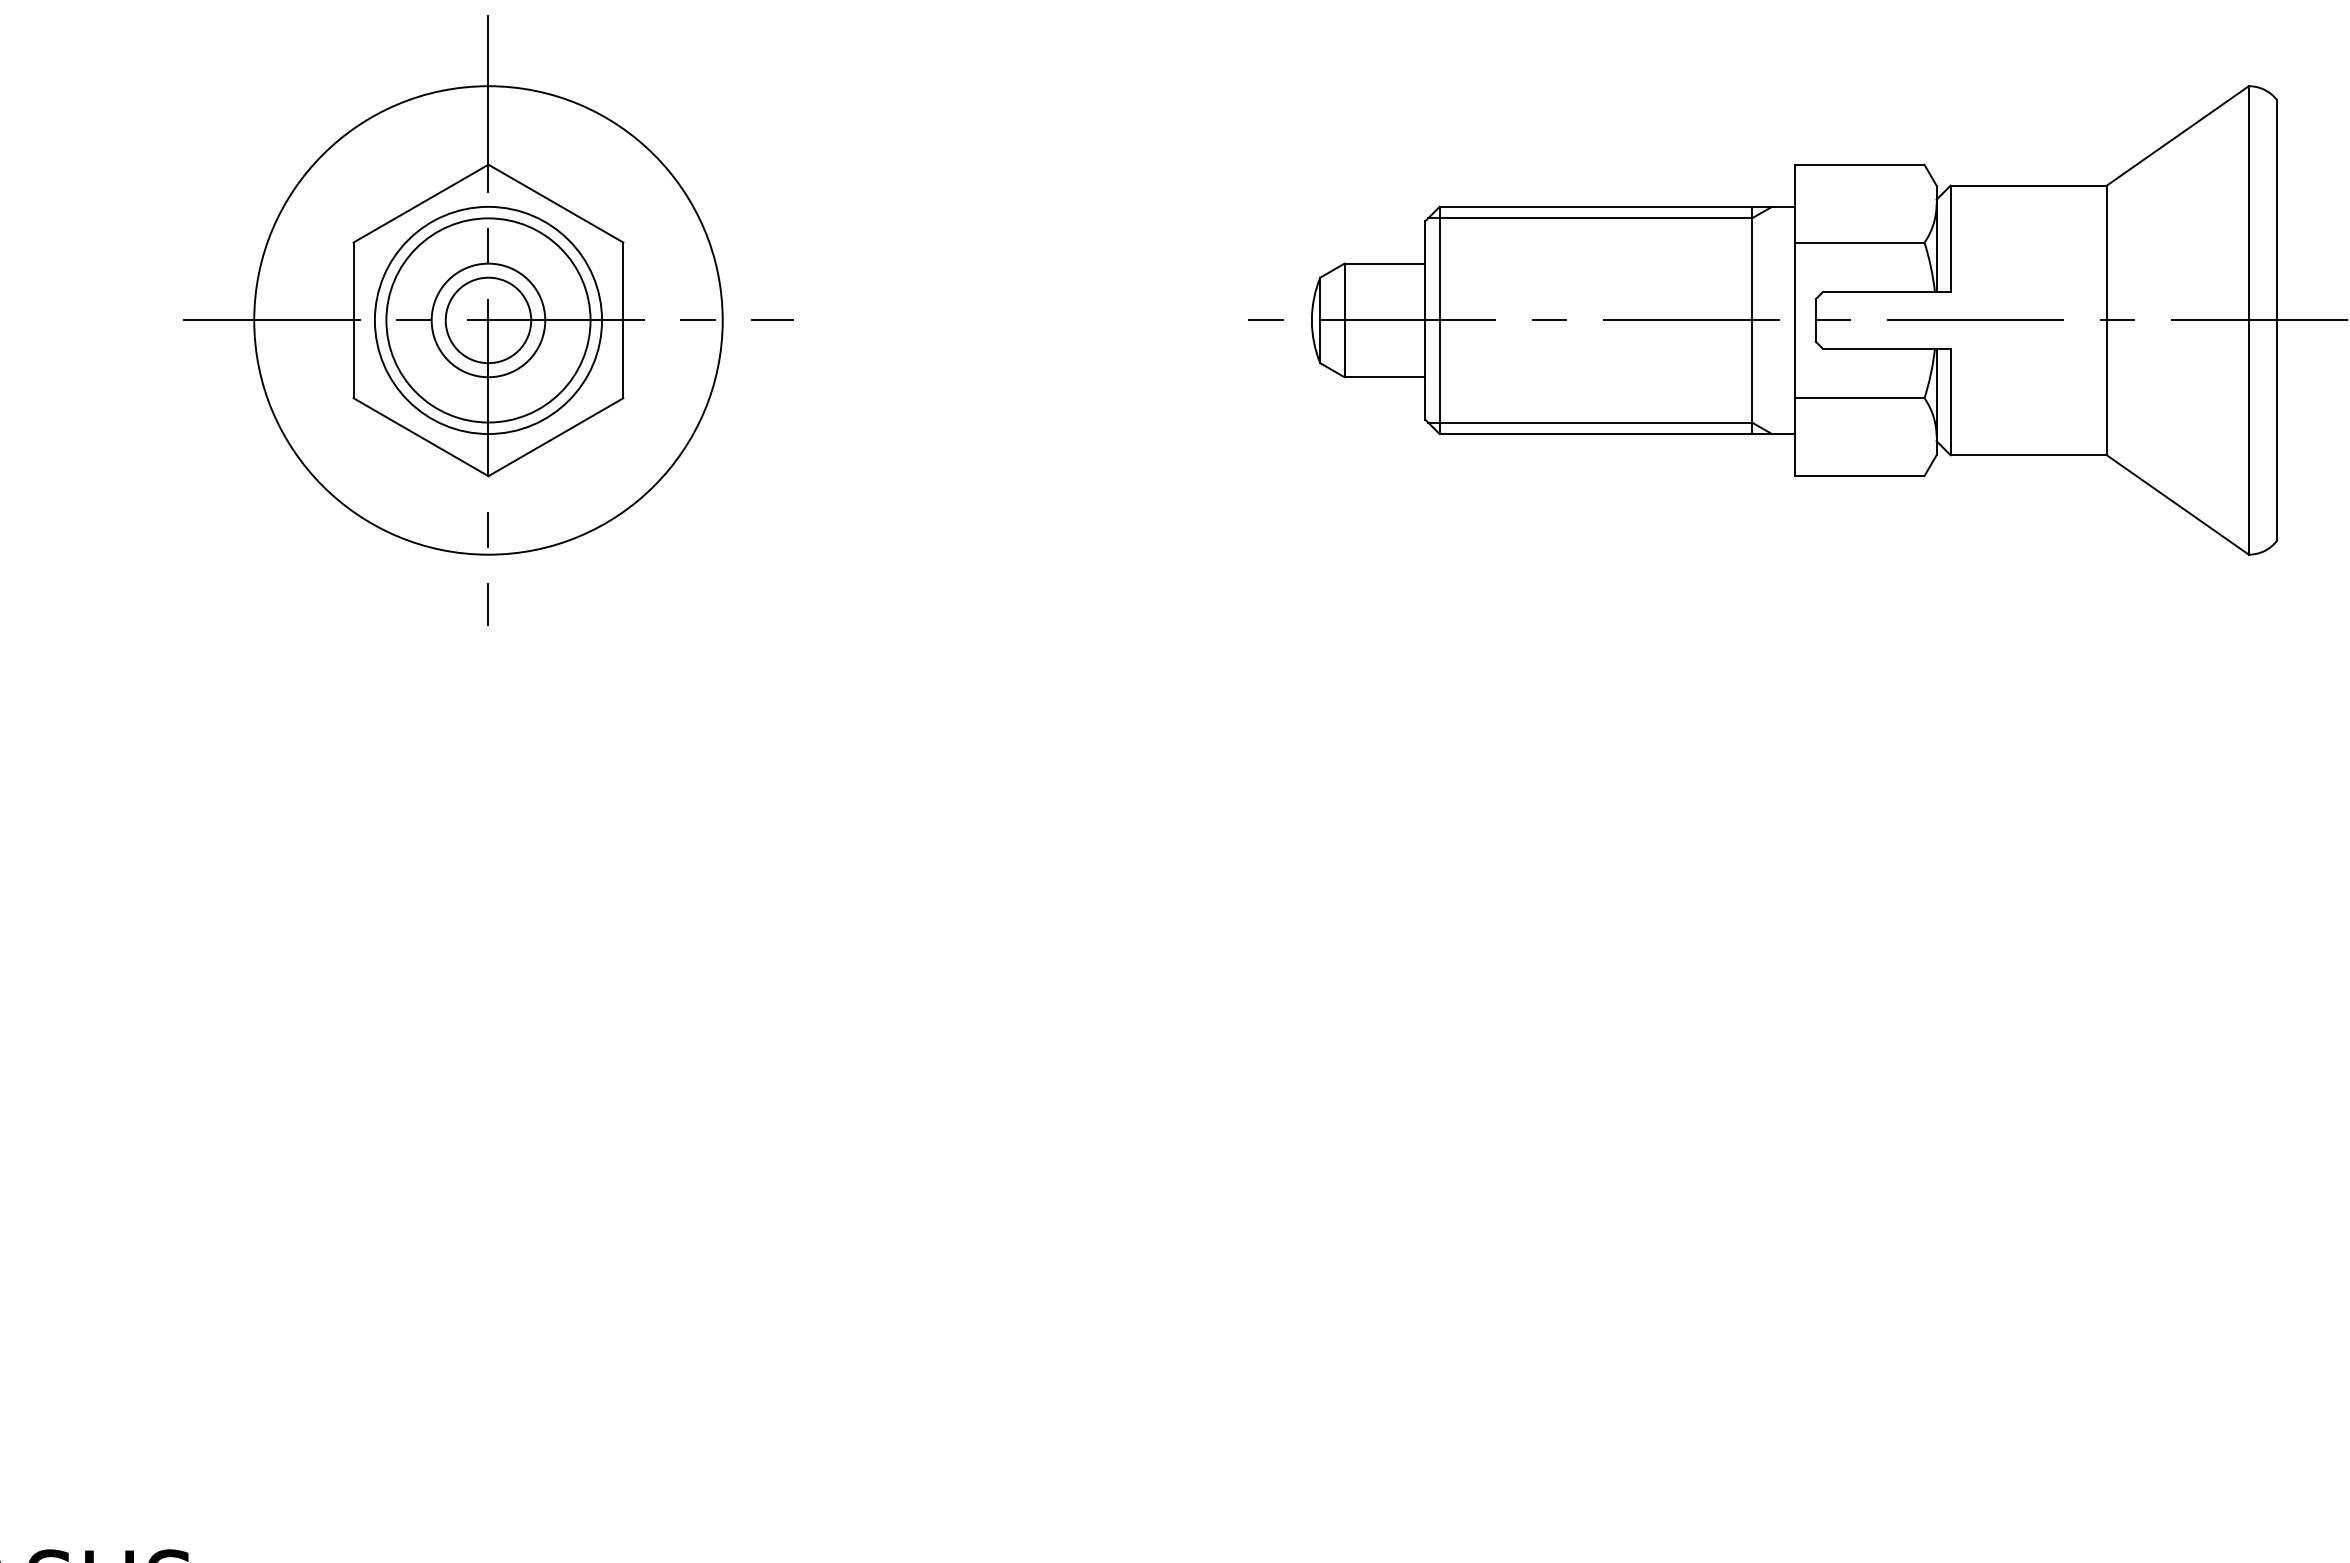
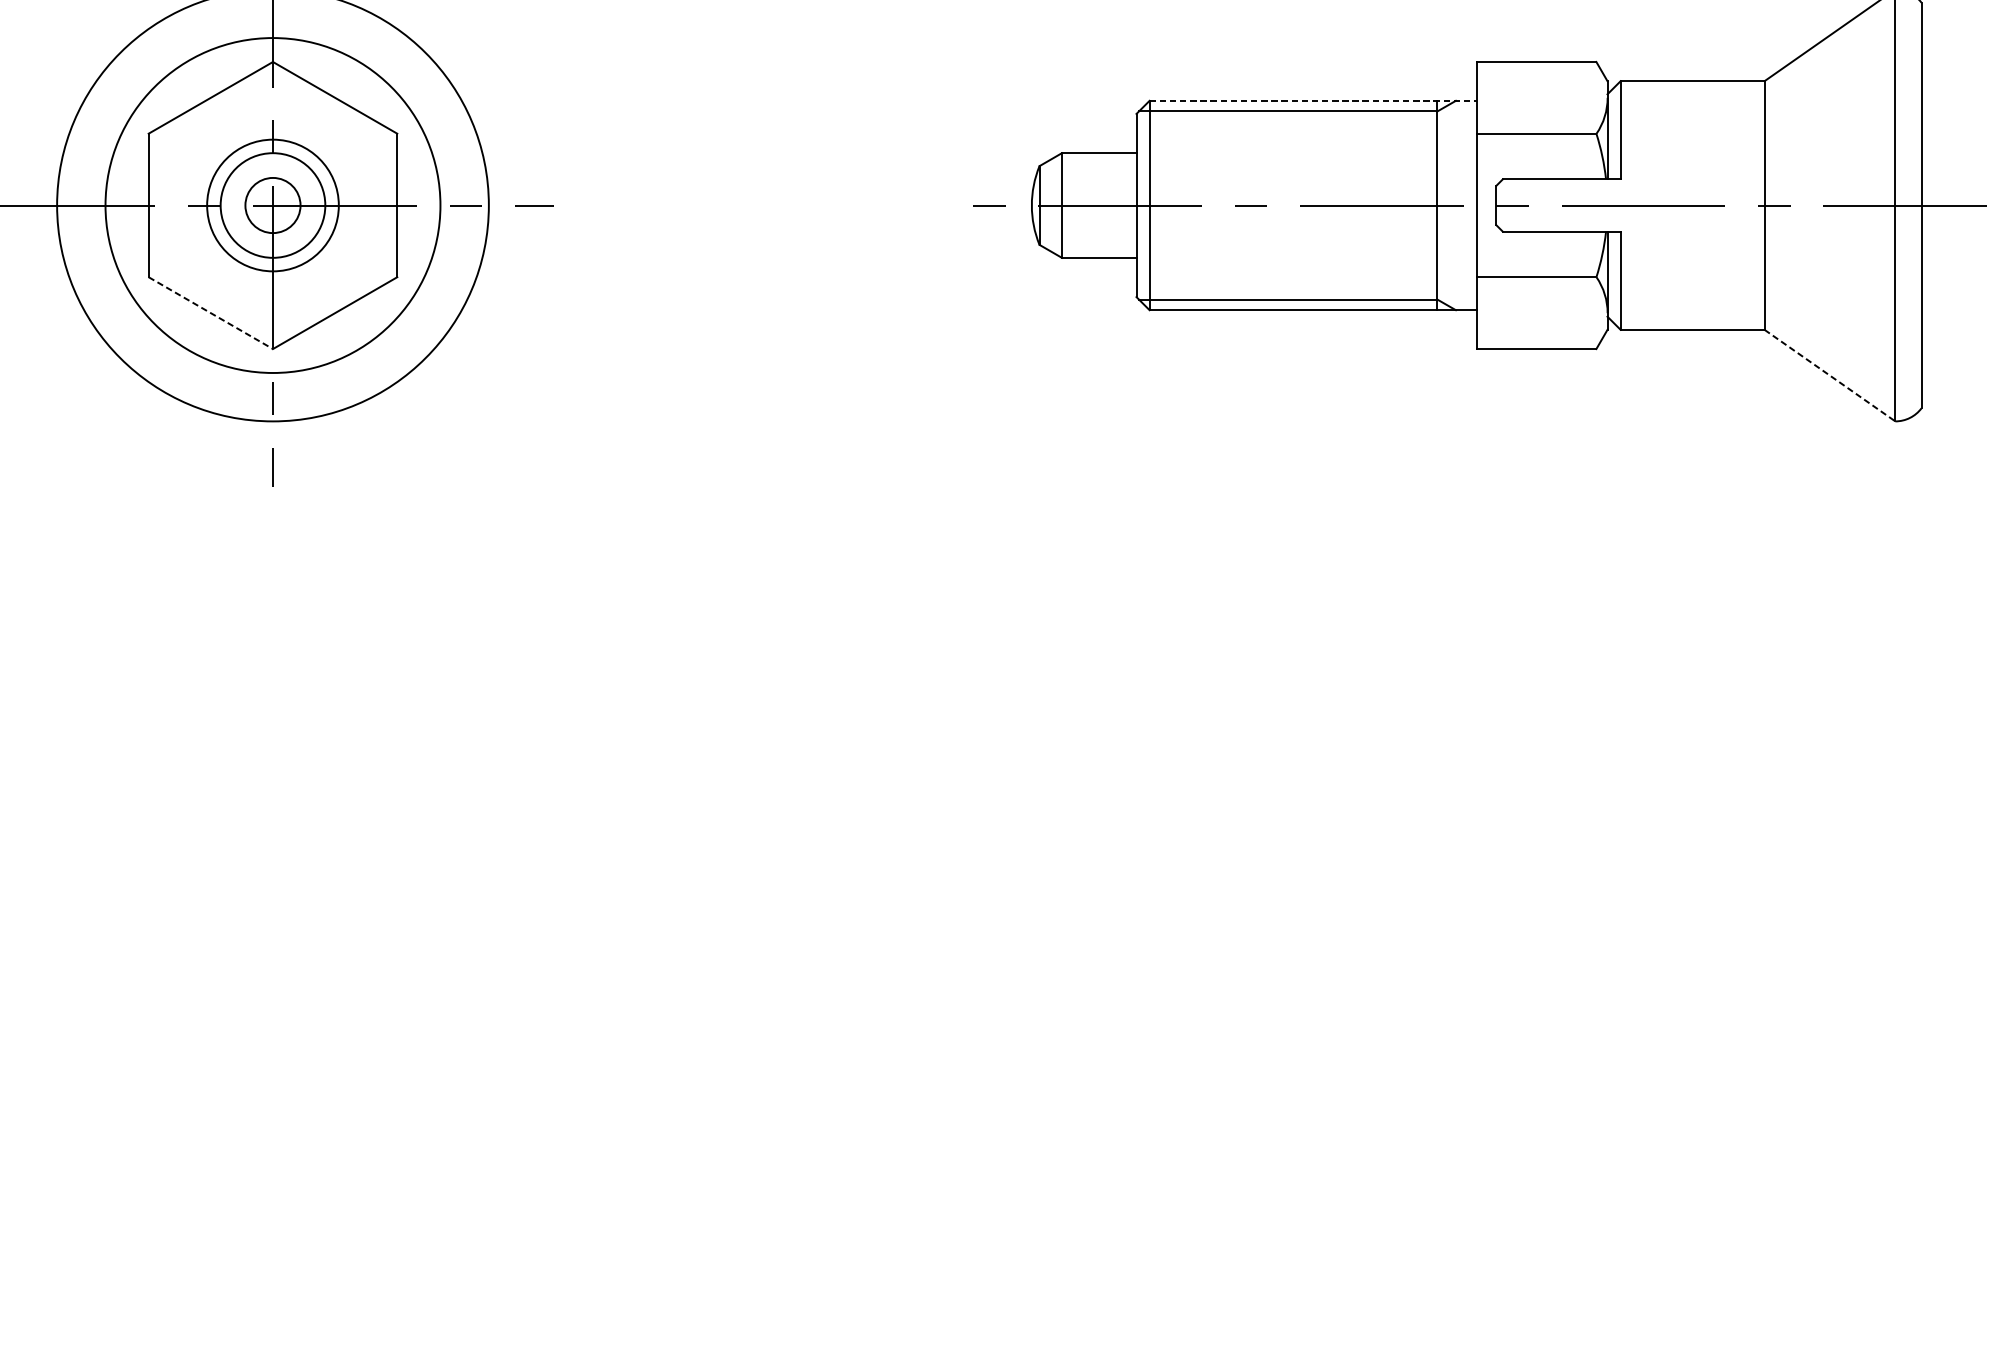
line: (1617, 206) -> (1313, 100), solid -> dashed
circle: (488, 320) -> (273, 205), size x0.7
circle: (488, 320) -> (273, 205), size x0.7
circle: (488, 320) -> (273, 205), size x1.6
line: (421, 437) -> (211, 313), solid -> dashed
line: (2177, 505) -> (1829, 376), solid -> dashed

